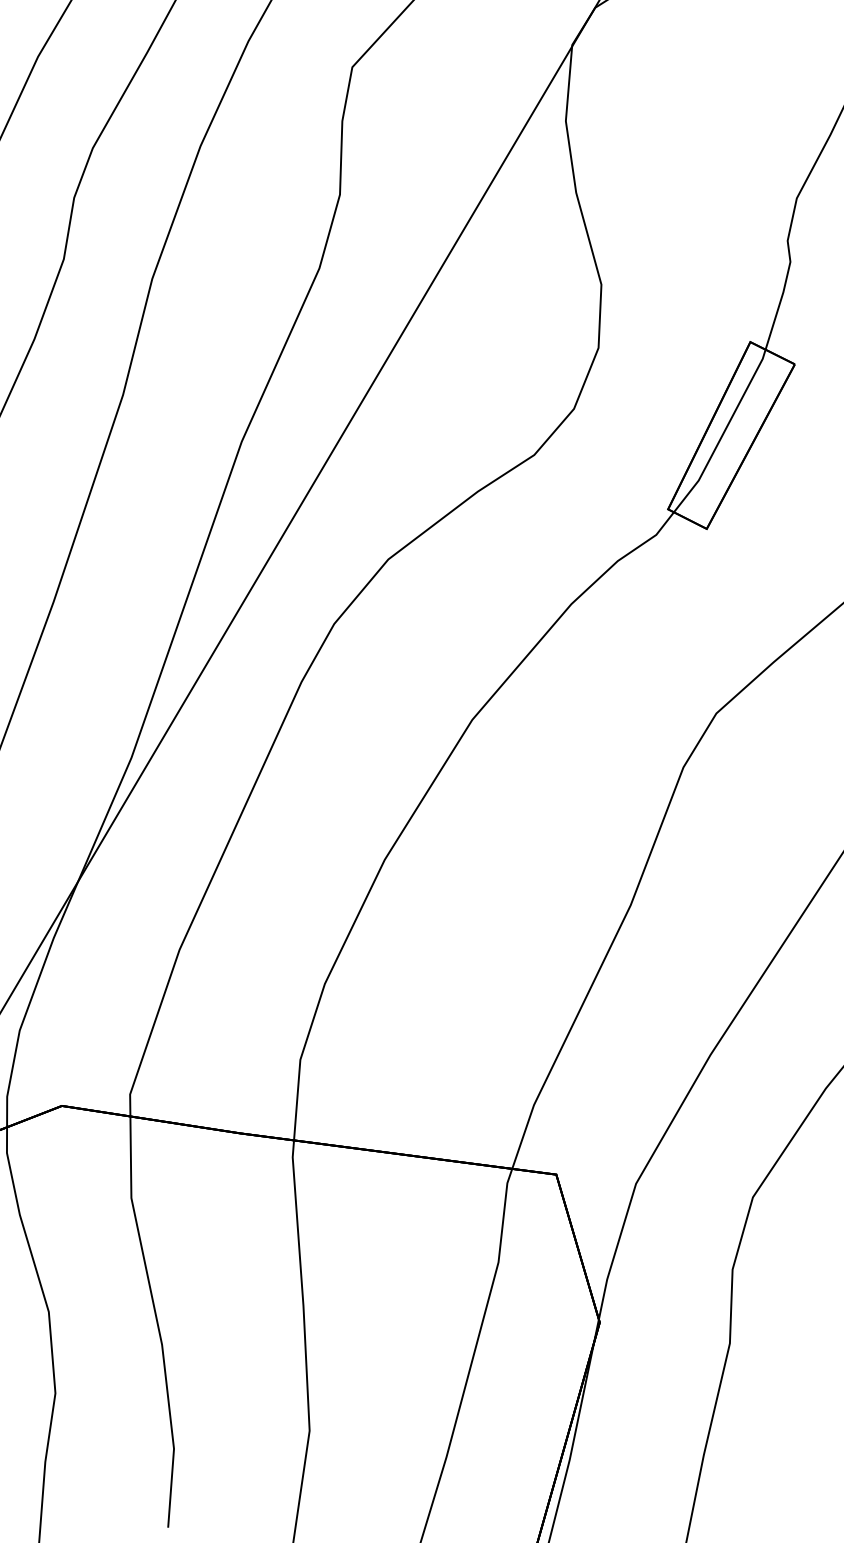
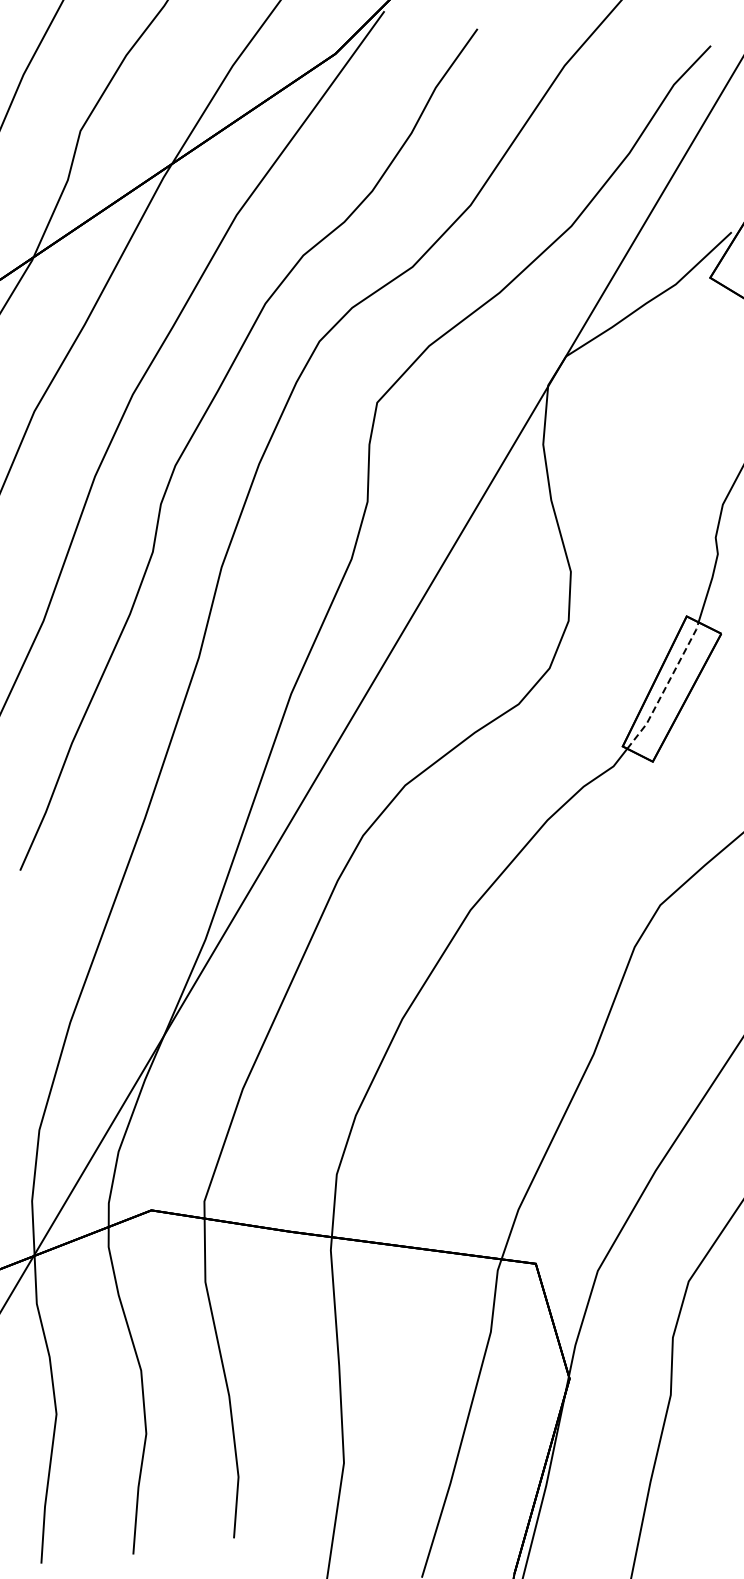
line: (724, 432) -> (666, 686), solid -> dashed

